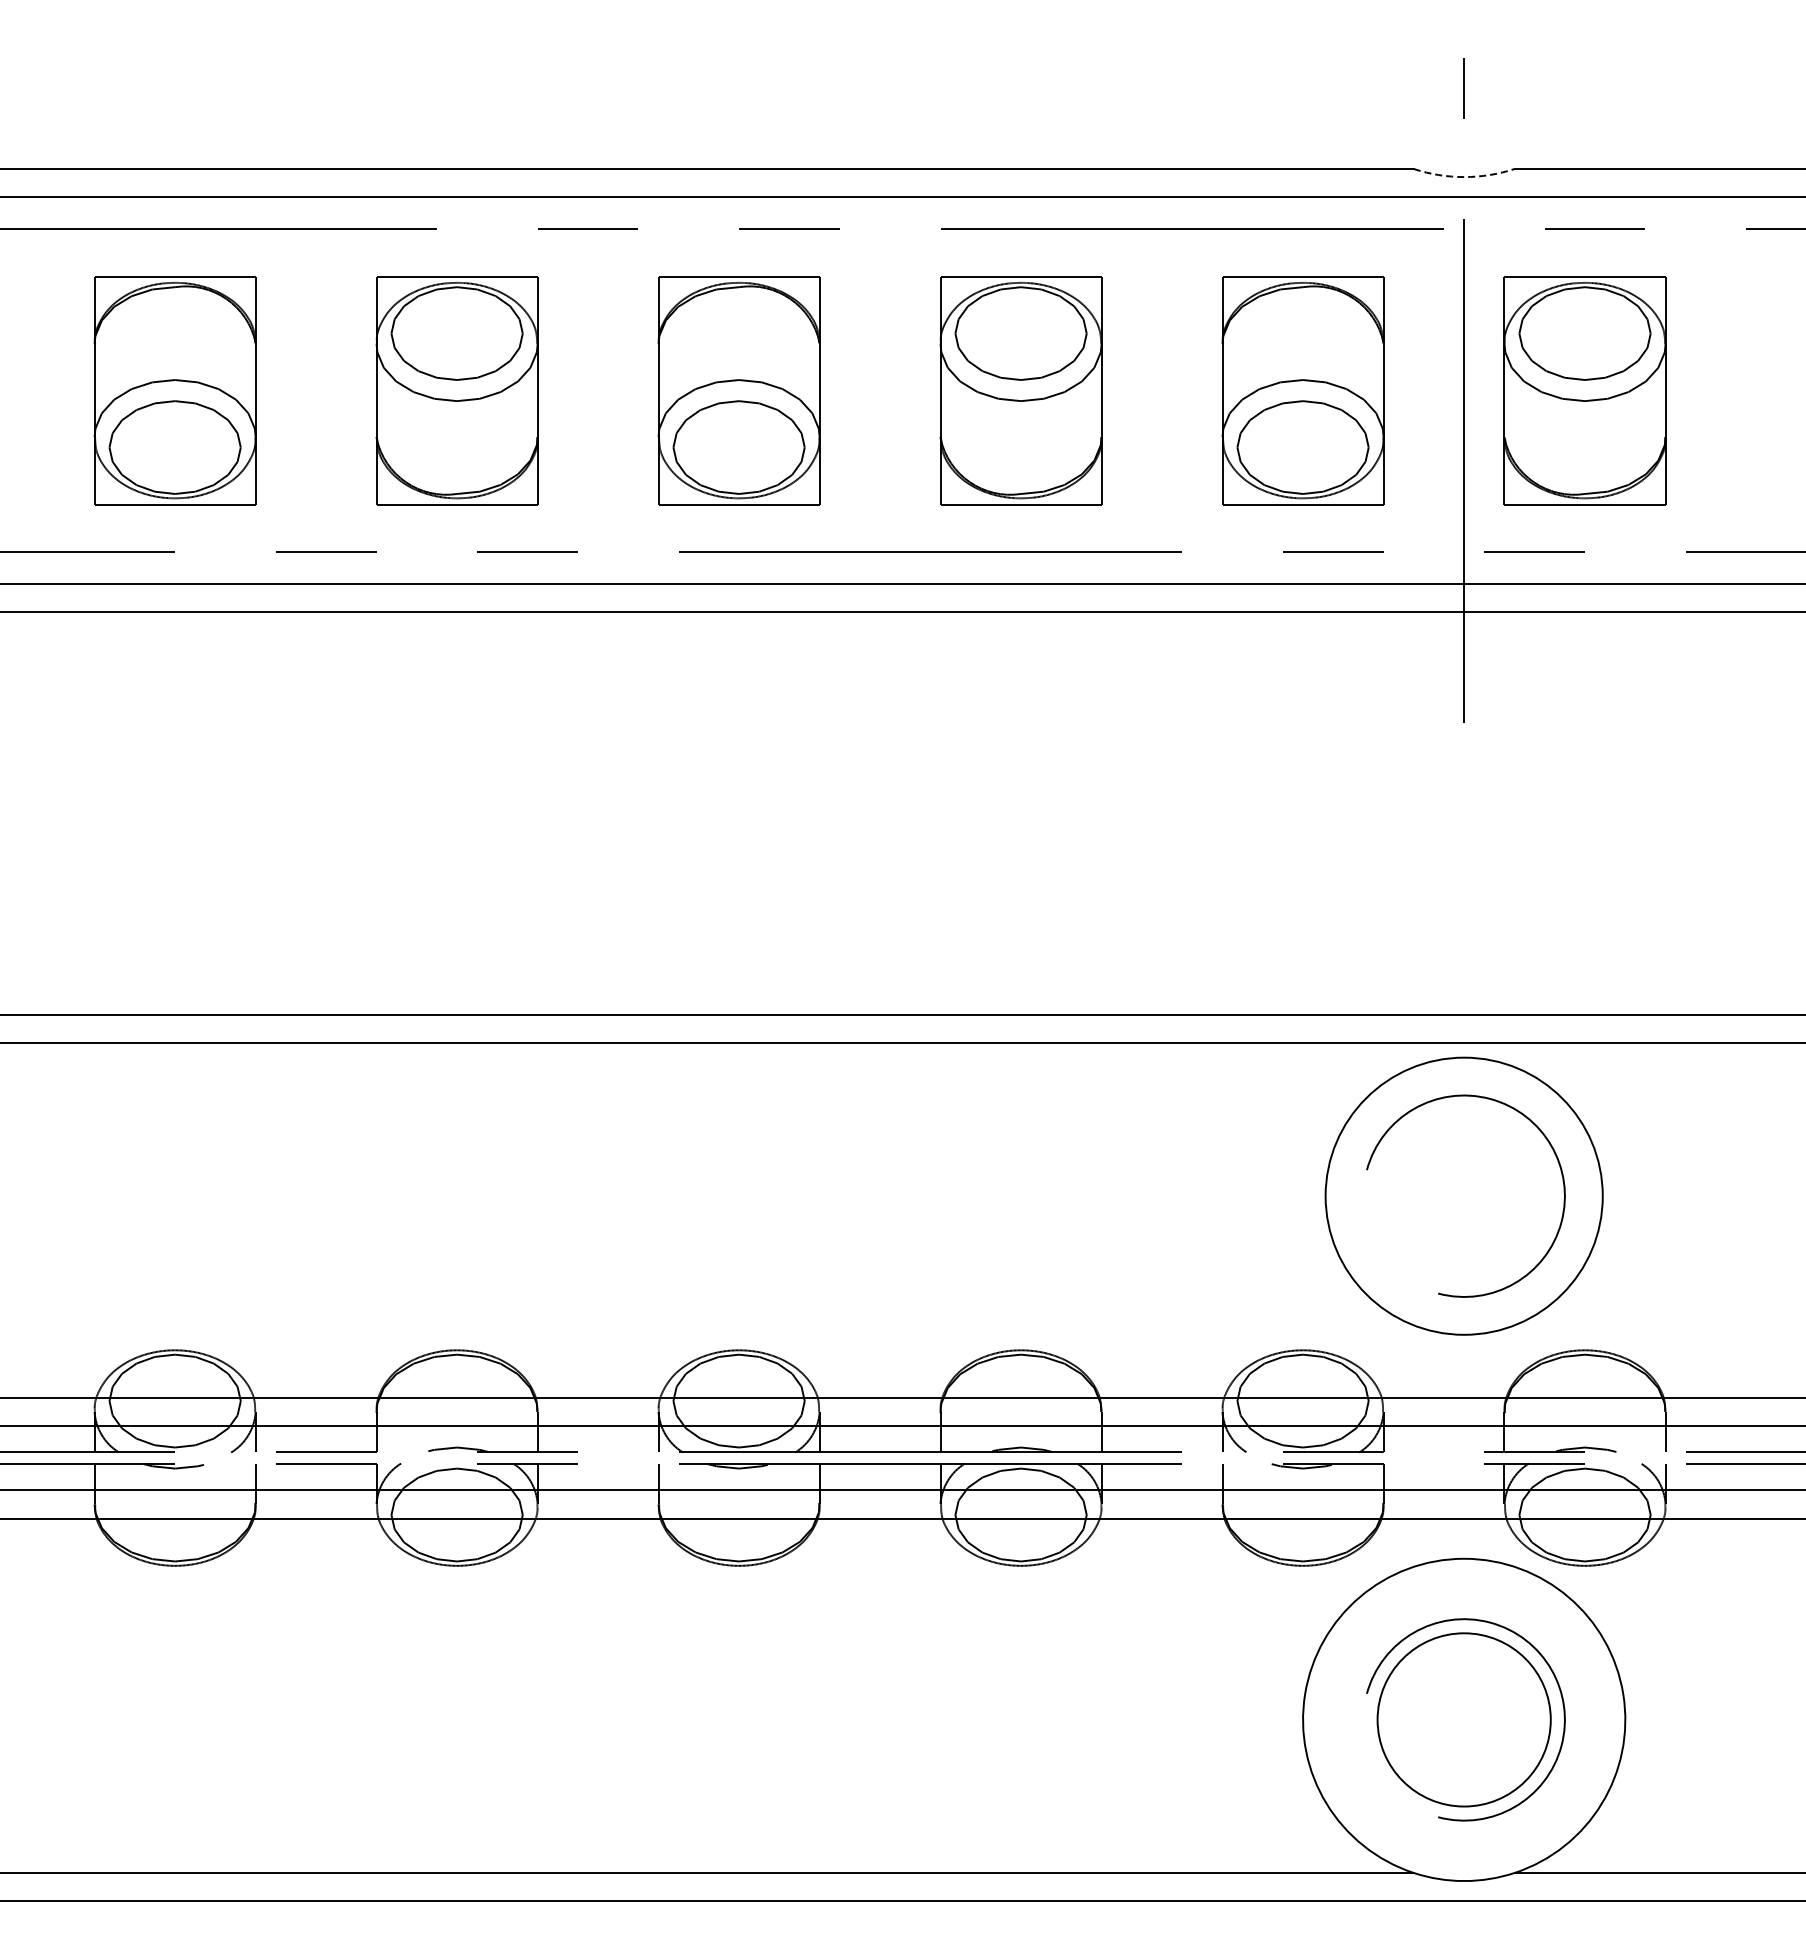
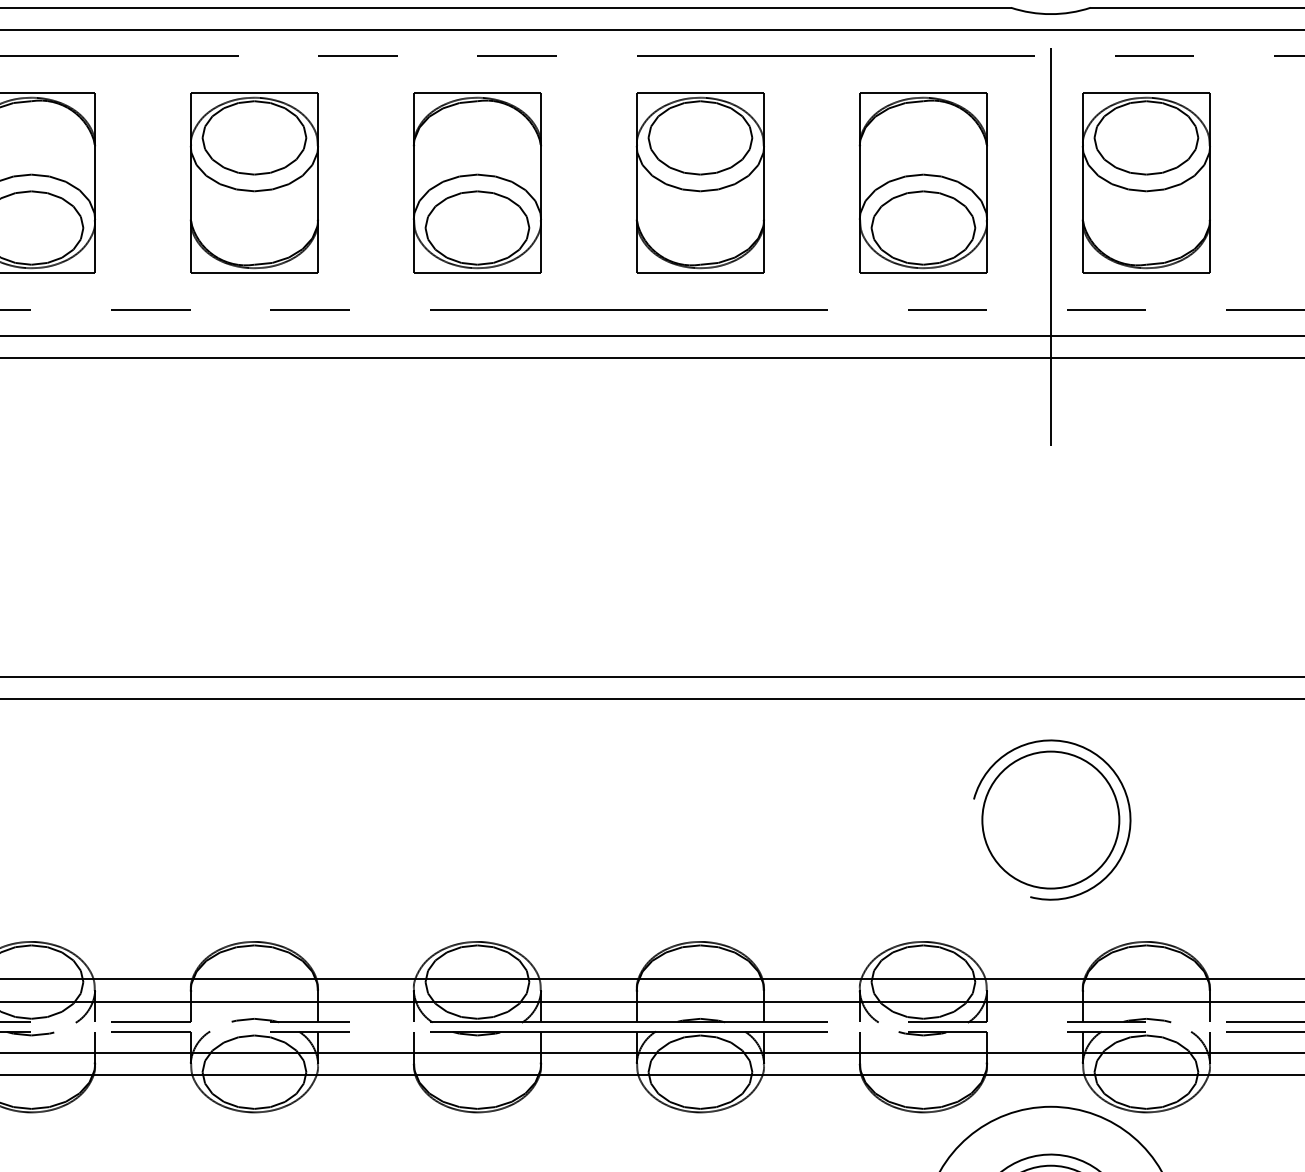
arc: (1464, 177) -> (1051, 14), dashed -> solid
circle: (1463, 1195) -> (1050, 819), size x0.62

